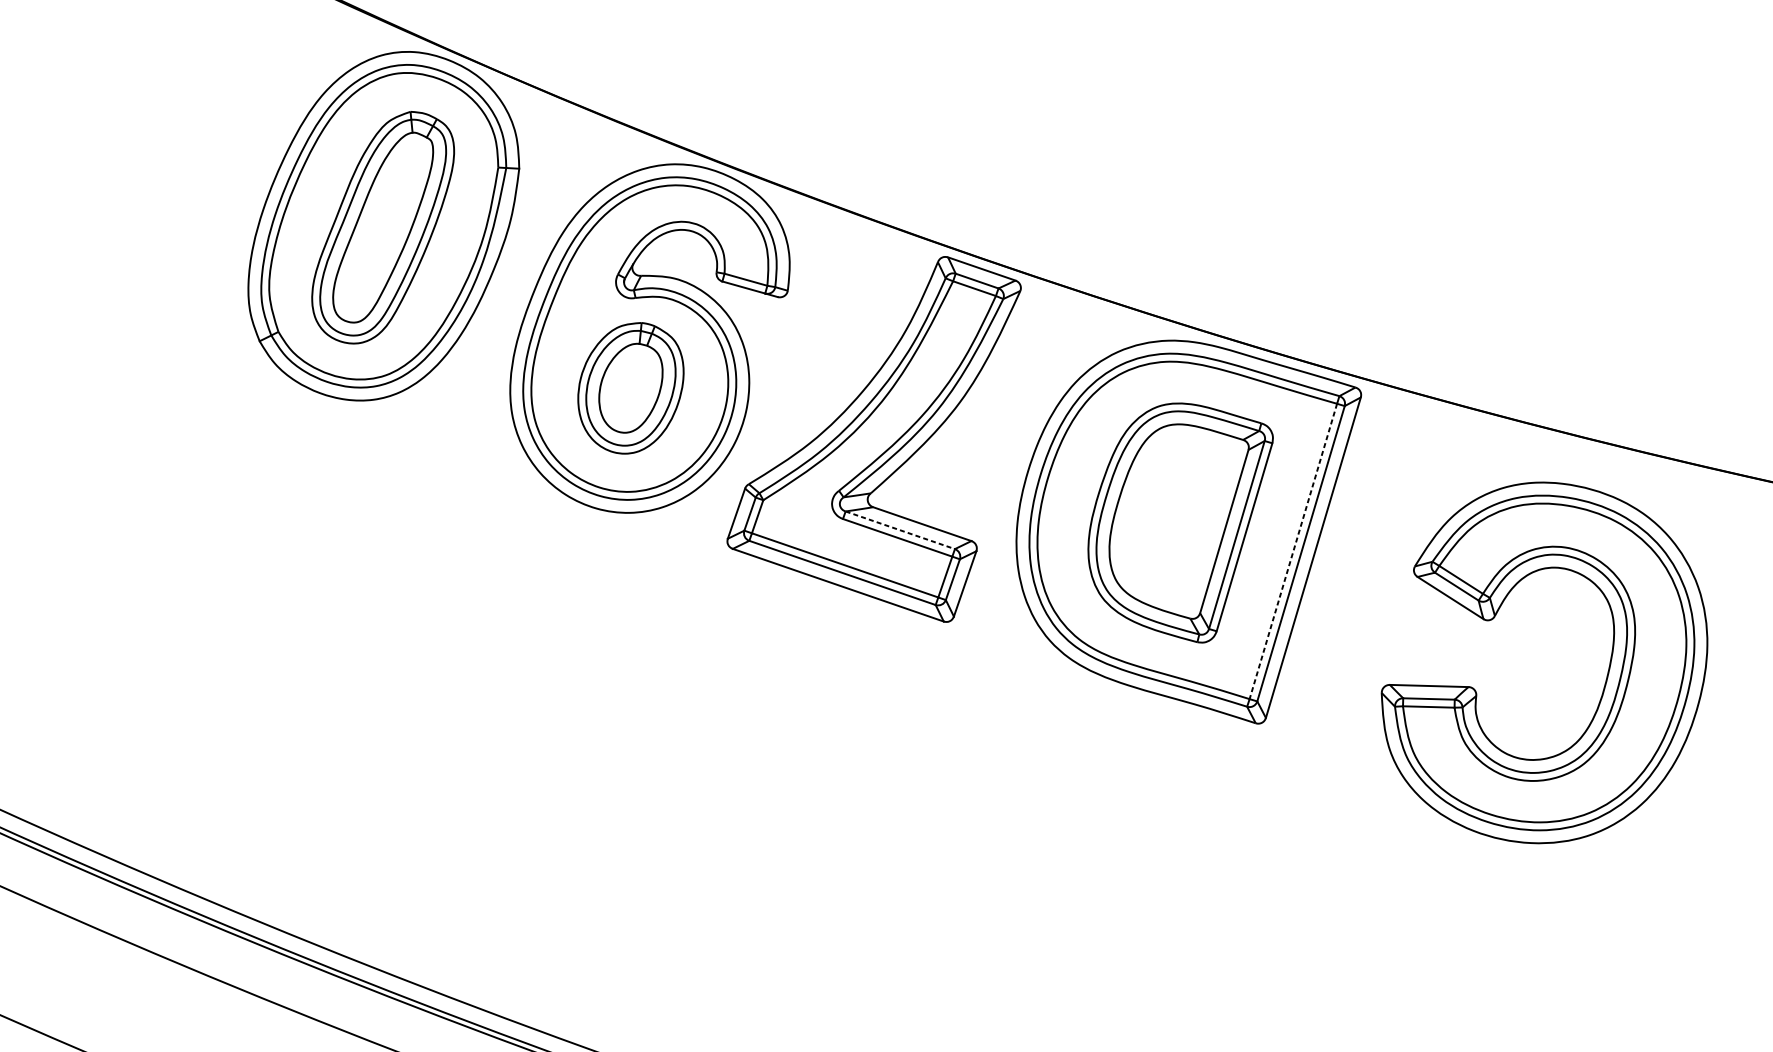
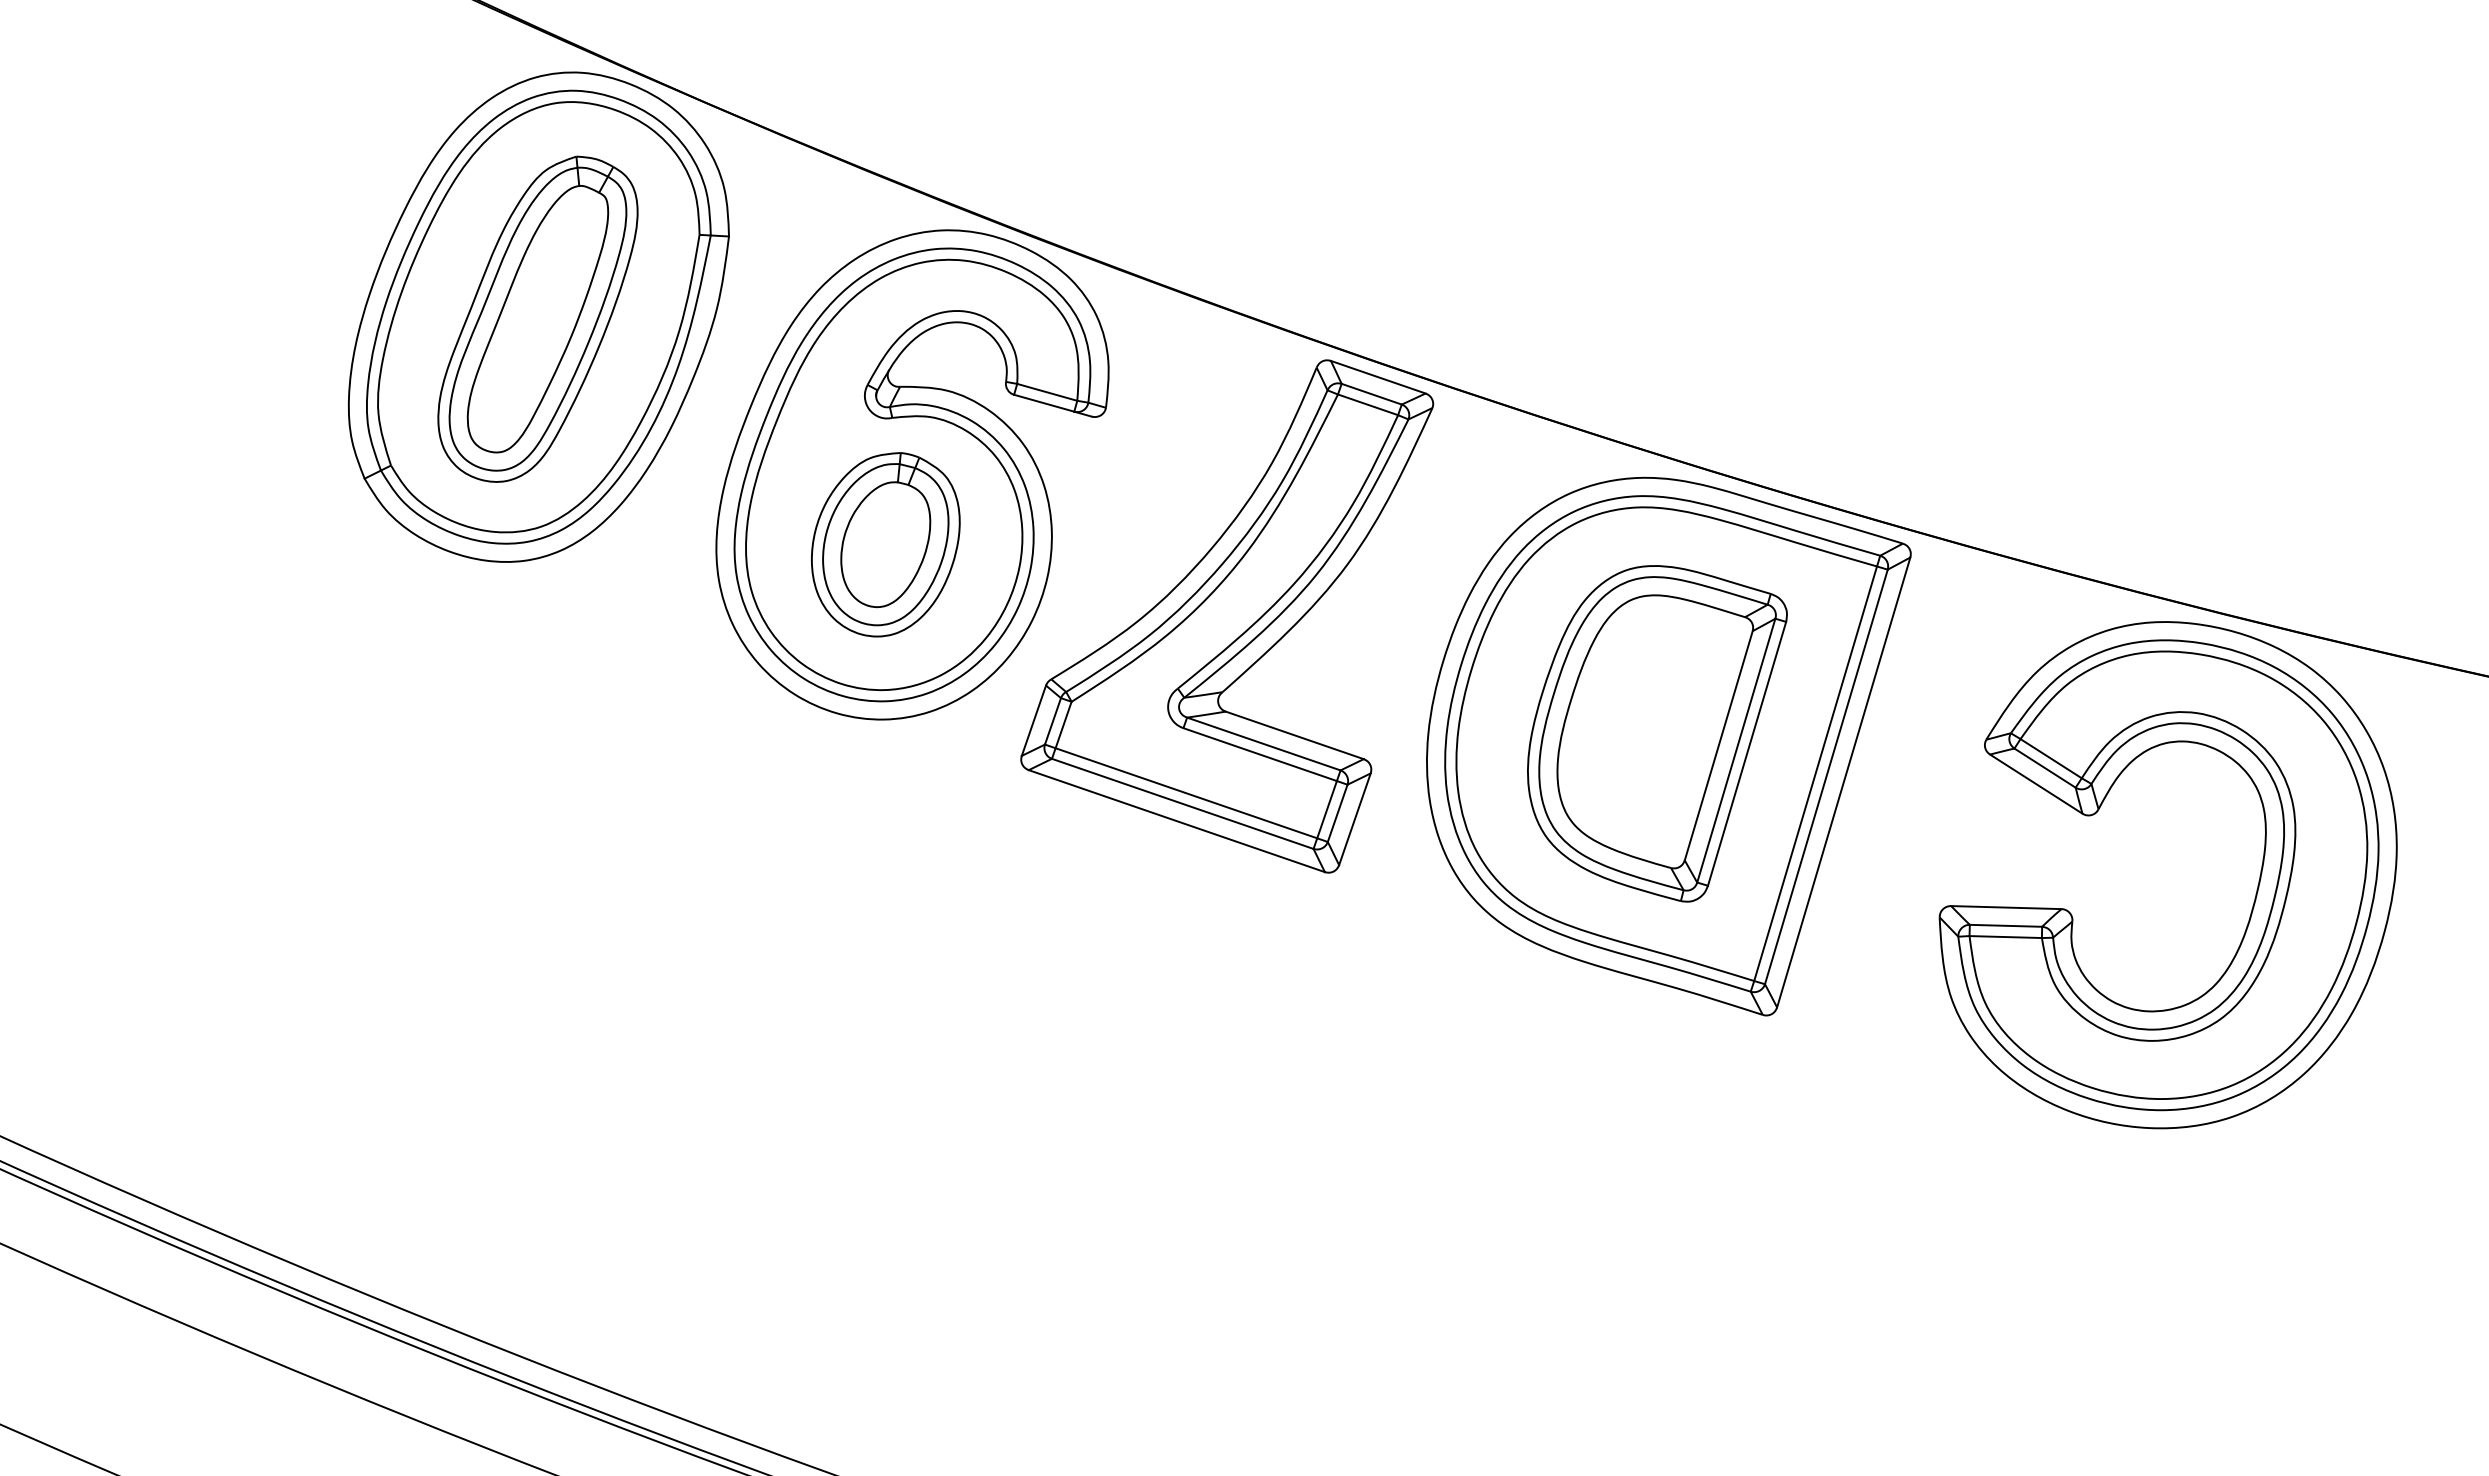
line: (900, 530) -> (1264, 744), dashed -> solid
line: (1293, 552) -> (1815, 774), dashed -> solid
part: (1606, 675) -> (2255, 893), moved

